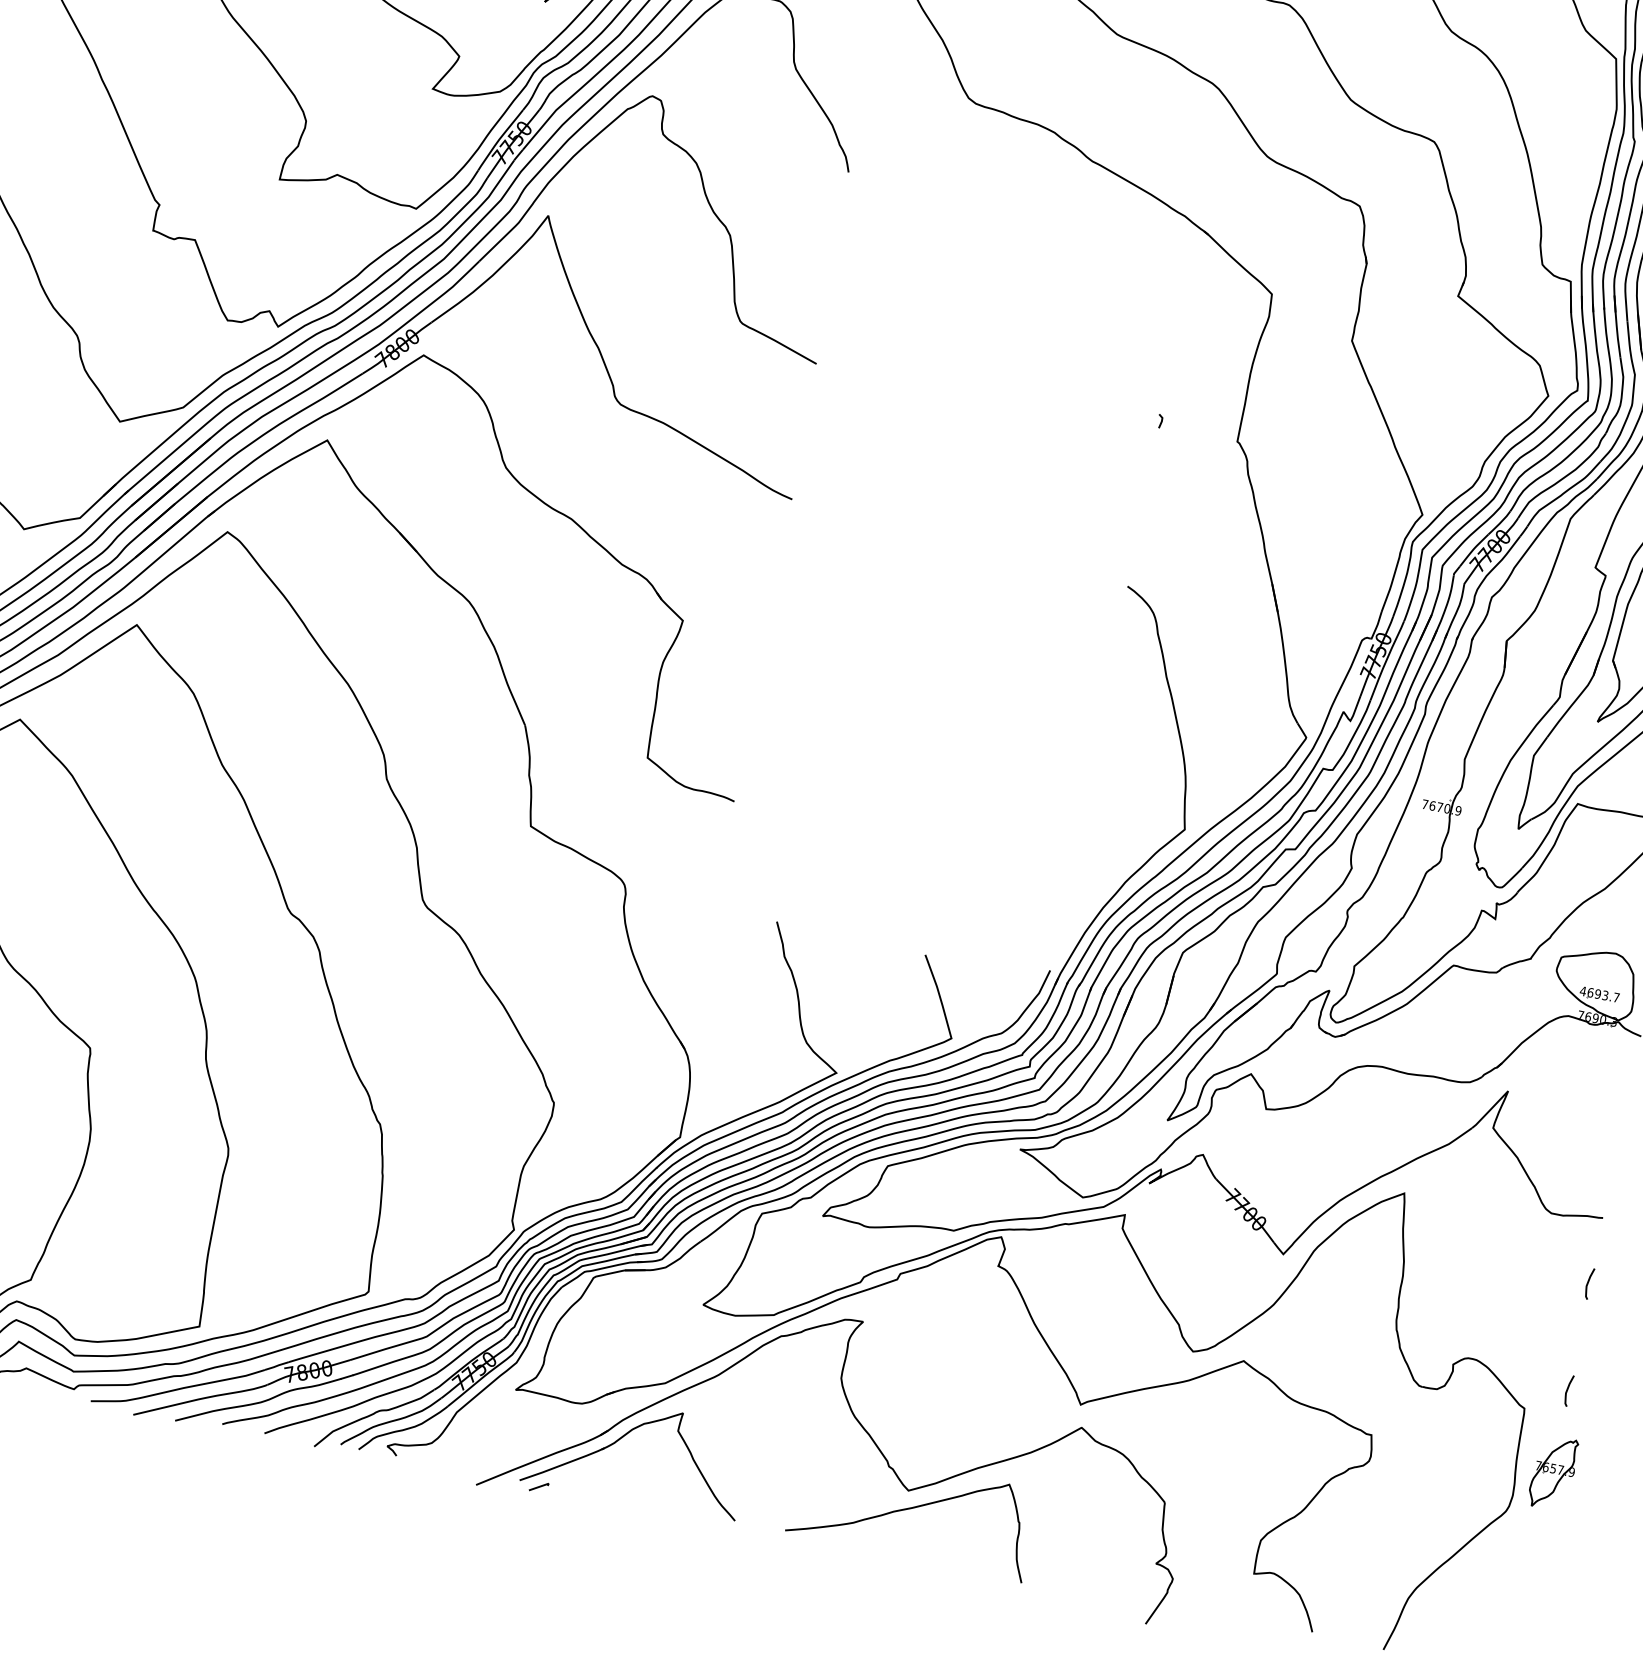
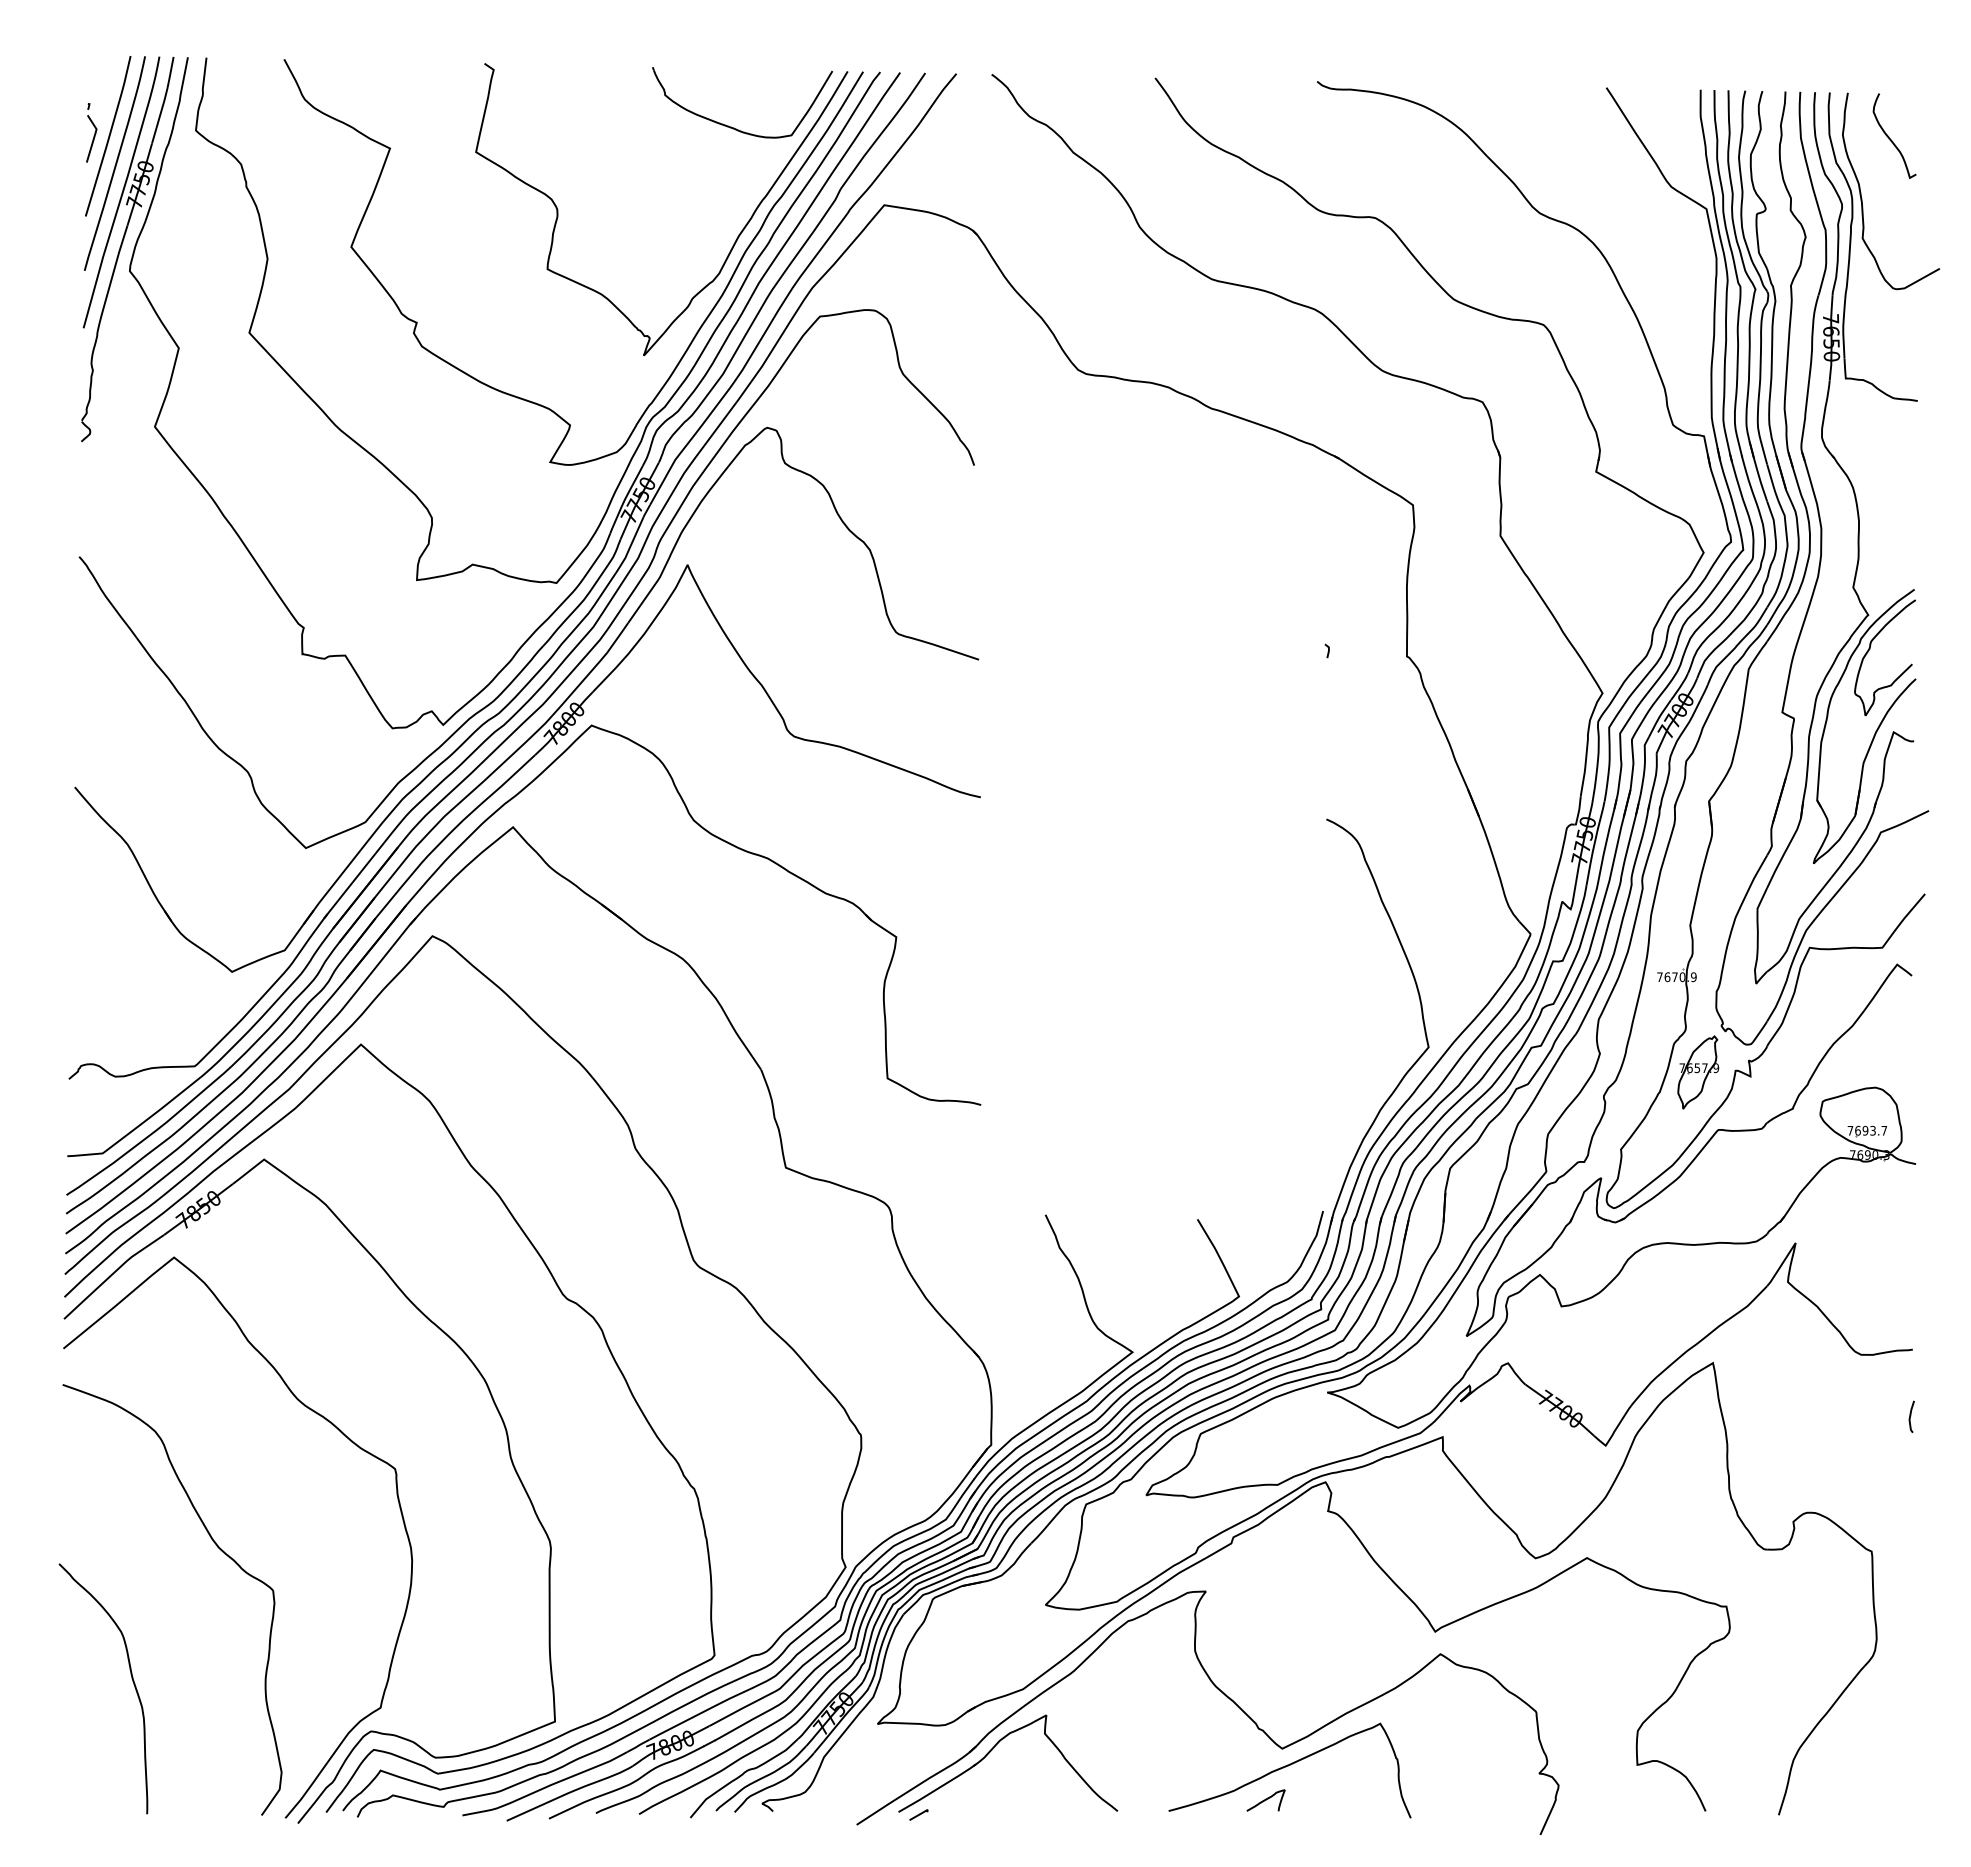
text: (1583, 991) -> (1850, 1130), 4693.7 -> 7693.7
curve: (1568, 1389) -> (1911, 1524), removed
part: (1553, 1473) -> (1698, 1072), moved
curve: (882, 1538) -> (1265, 1800), added

